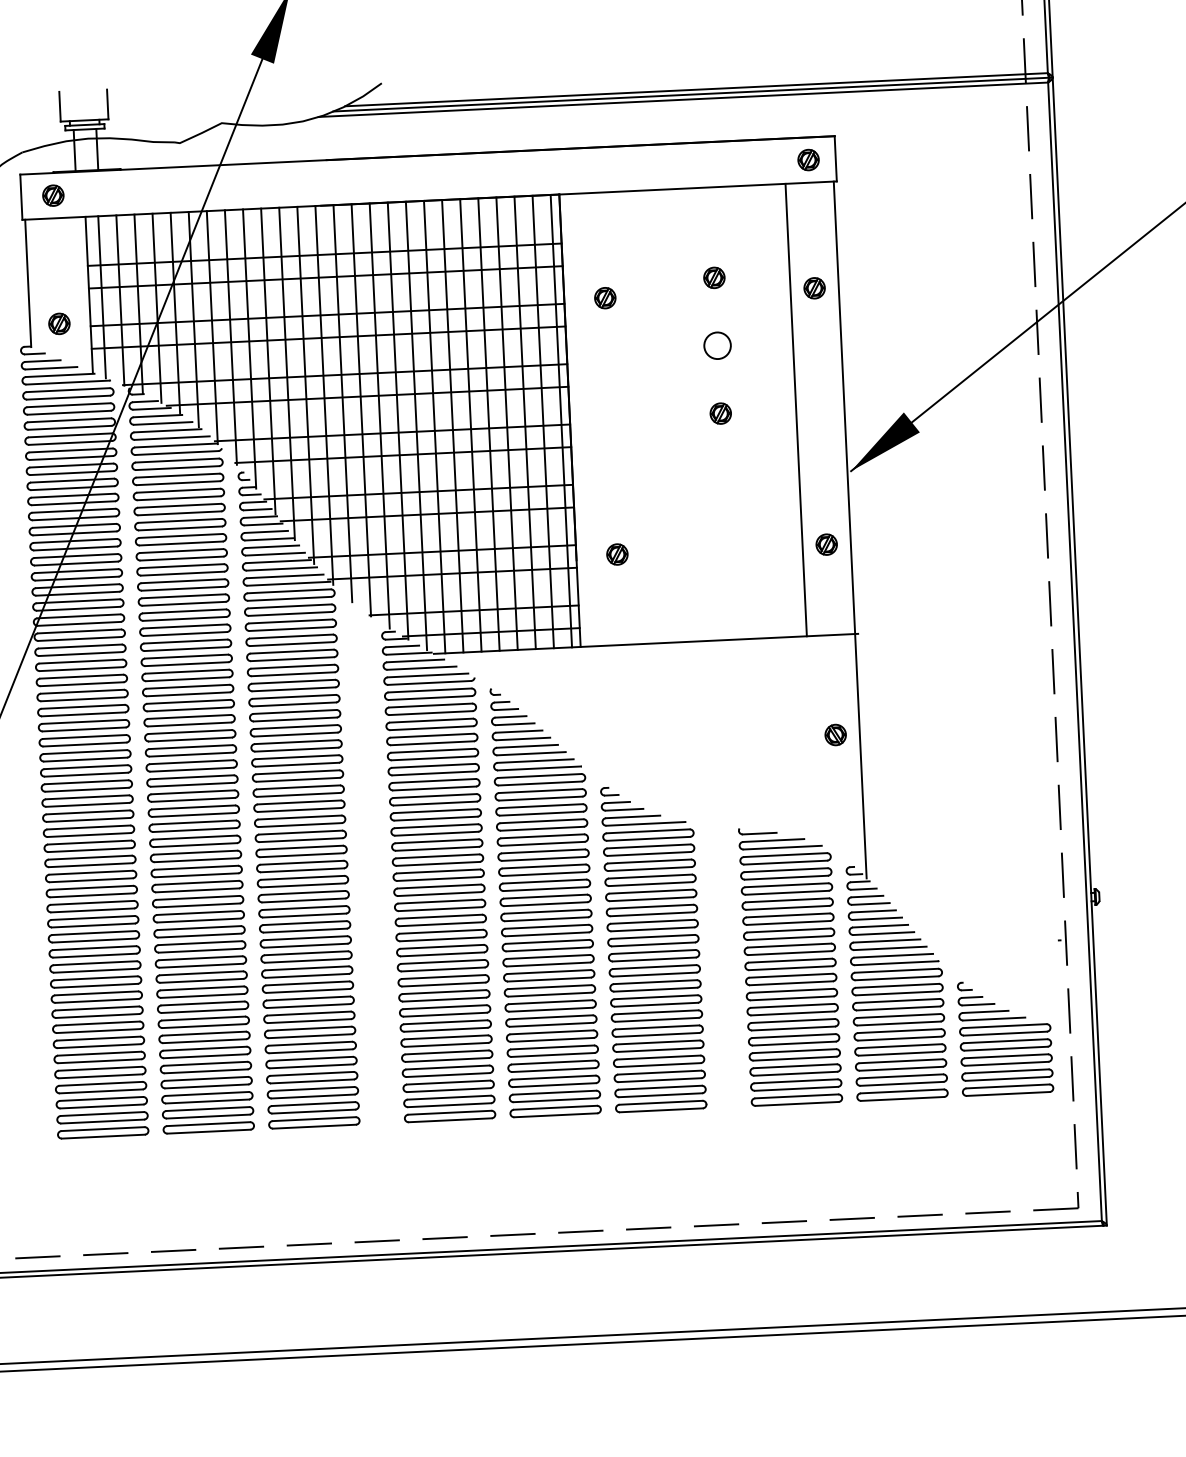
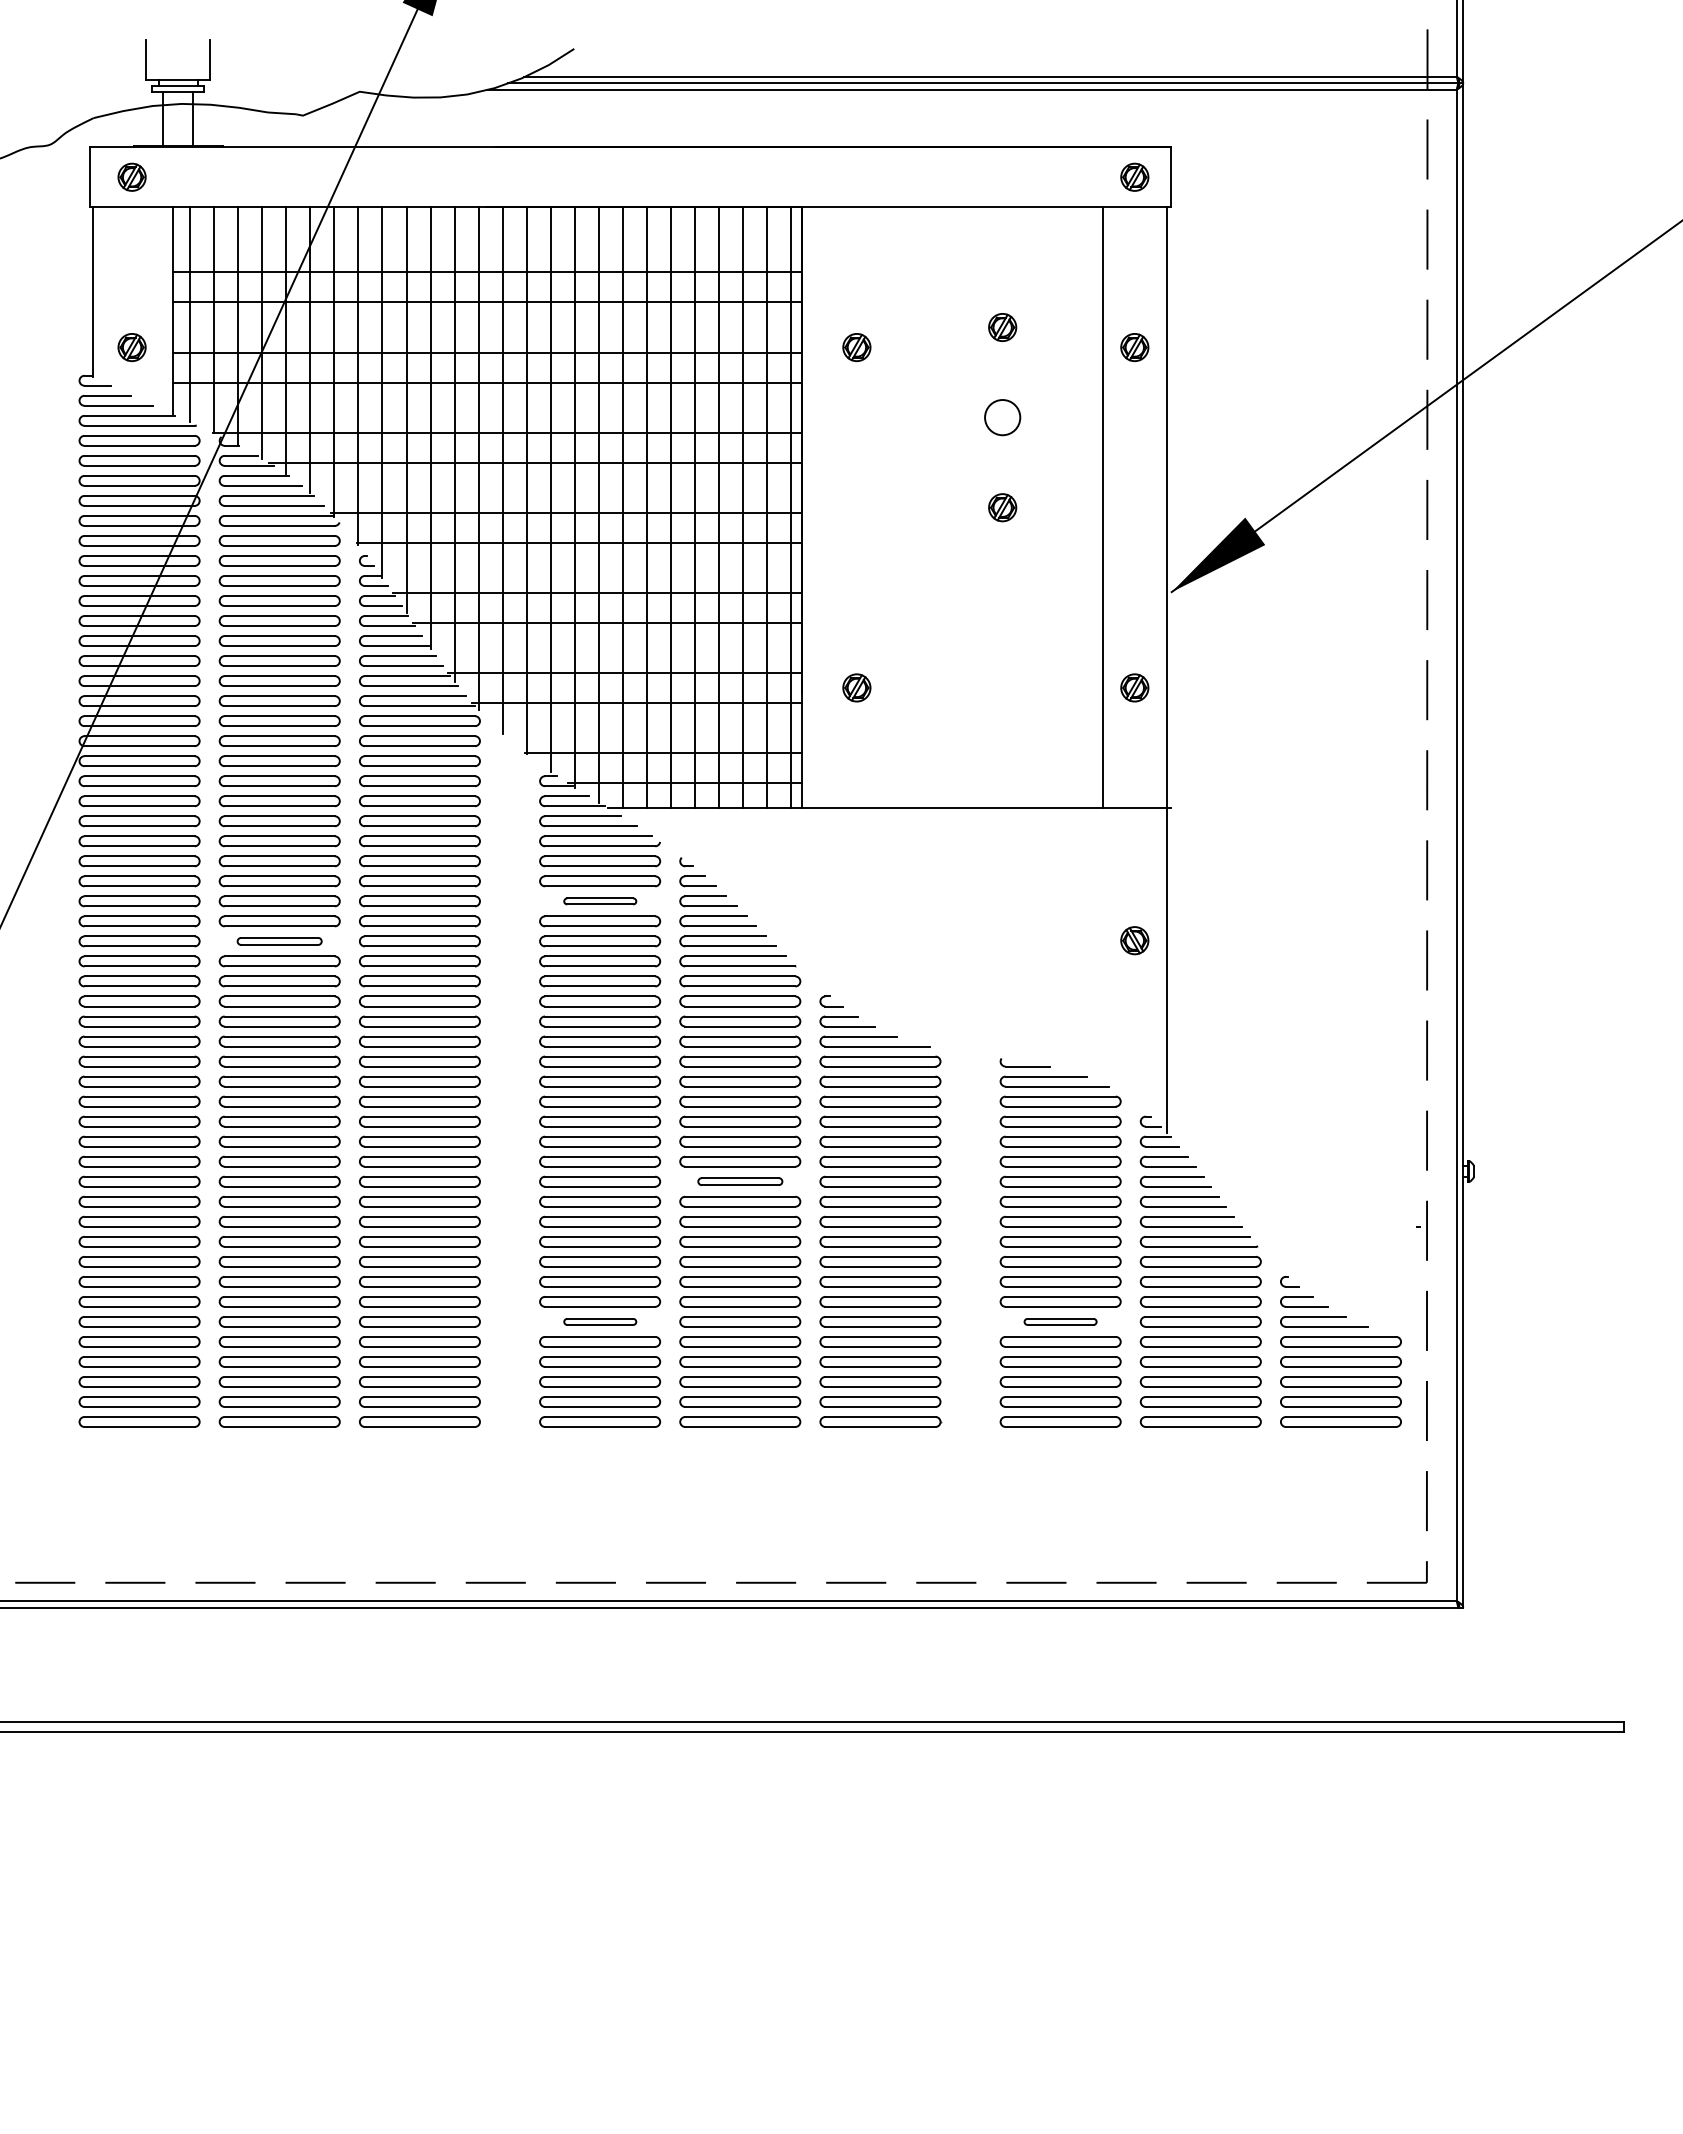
part: (431, 724) -> (600, 901), size x0.6
part: (191, 766) -> (279, 941), size x0.7
part: (547, 930) -> (740, 1181), size x0.7
part: (793, 1024) -> (1060, 1321), size x0.6
part: (446, 1040) -> (600, 1321), size x0.6

